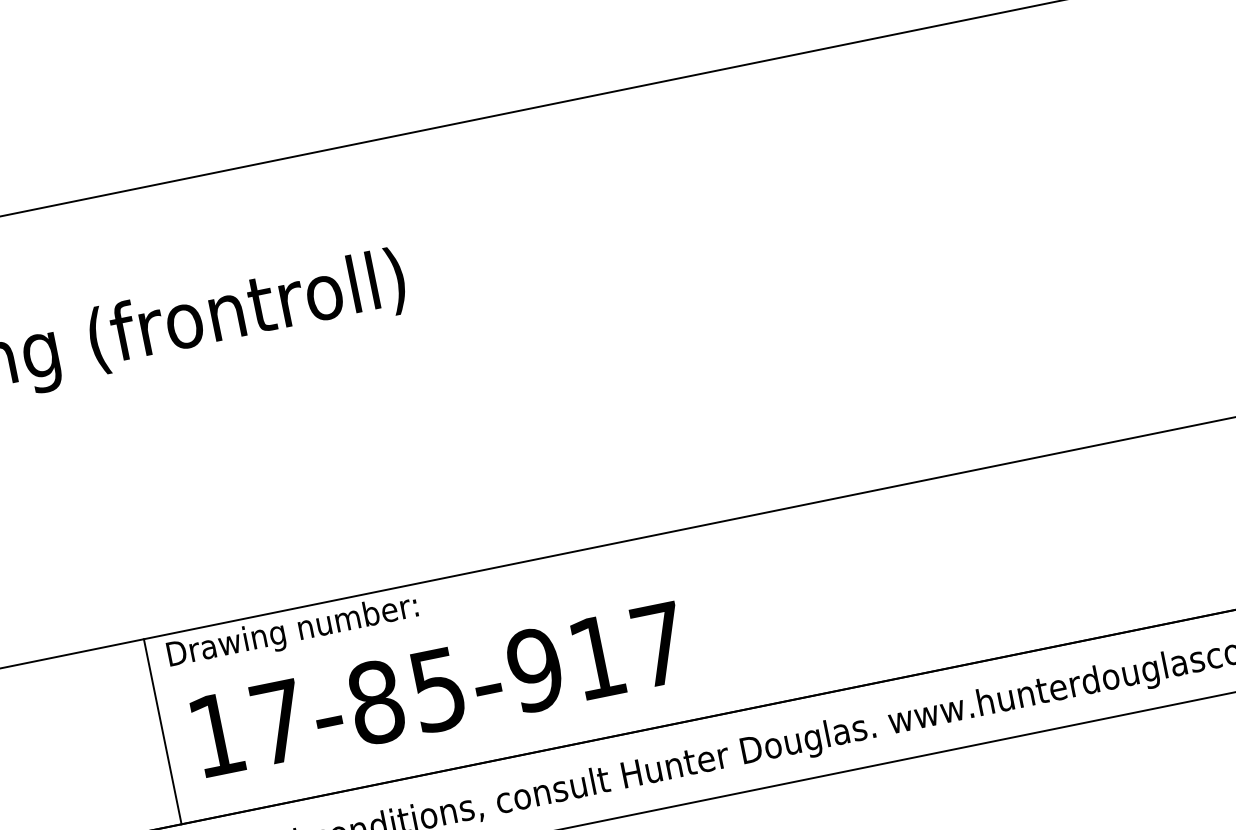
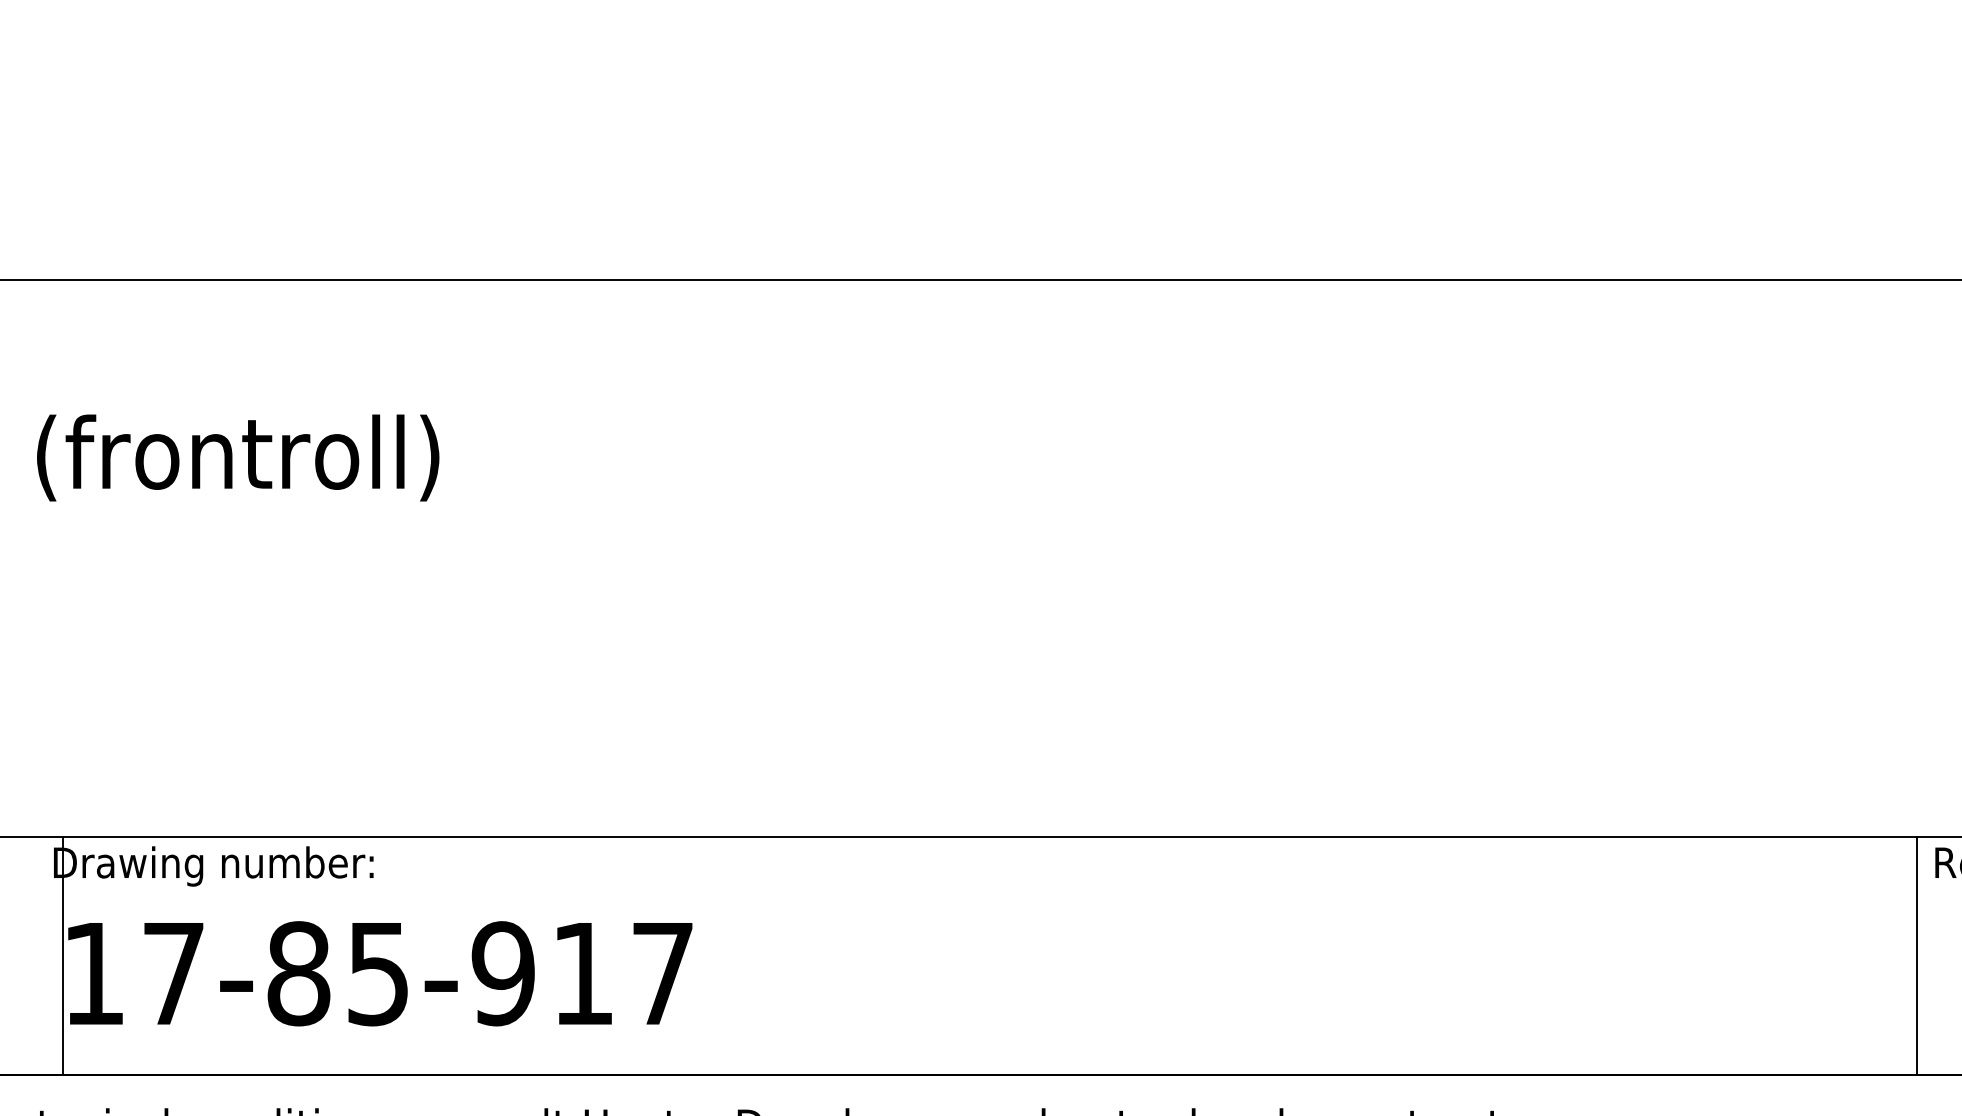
line: (163, 731) -> (63, 956), moved

